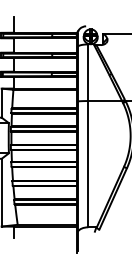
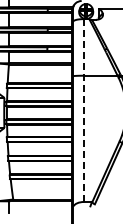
line: (88, 135) -> (84, 110), solid -> dashed

